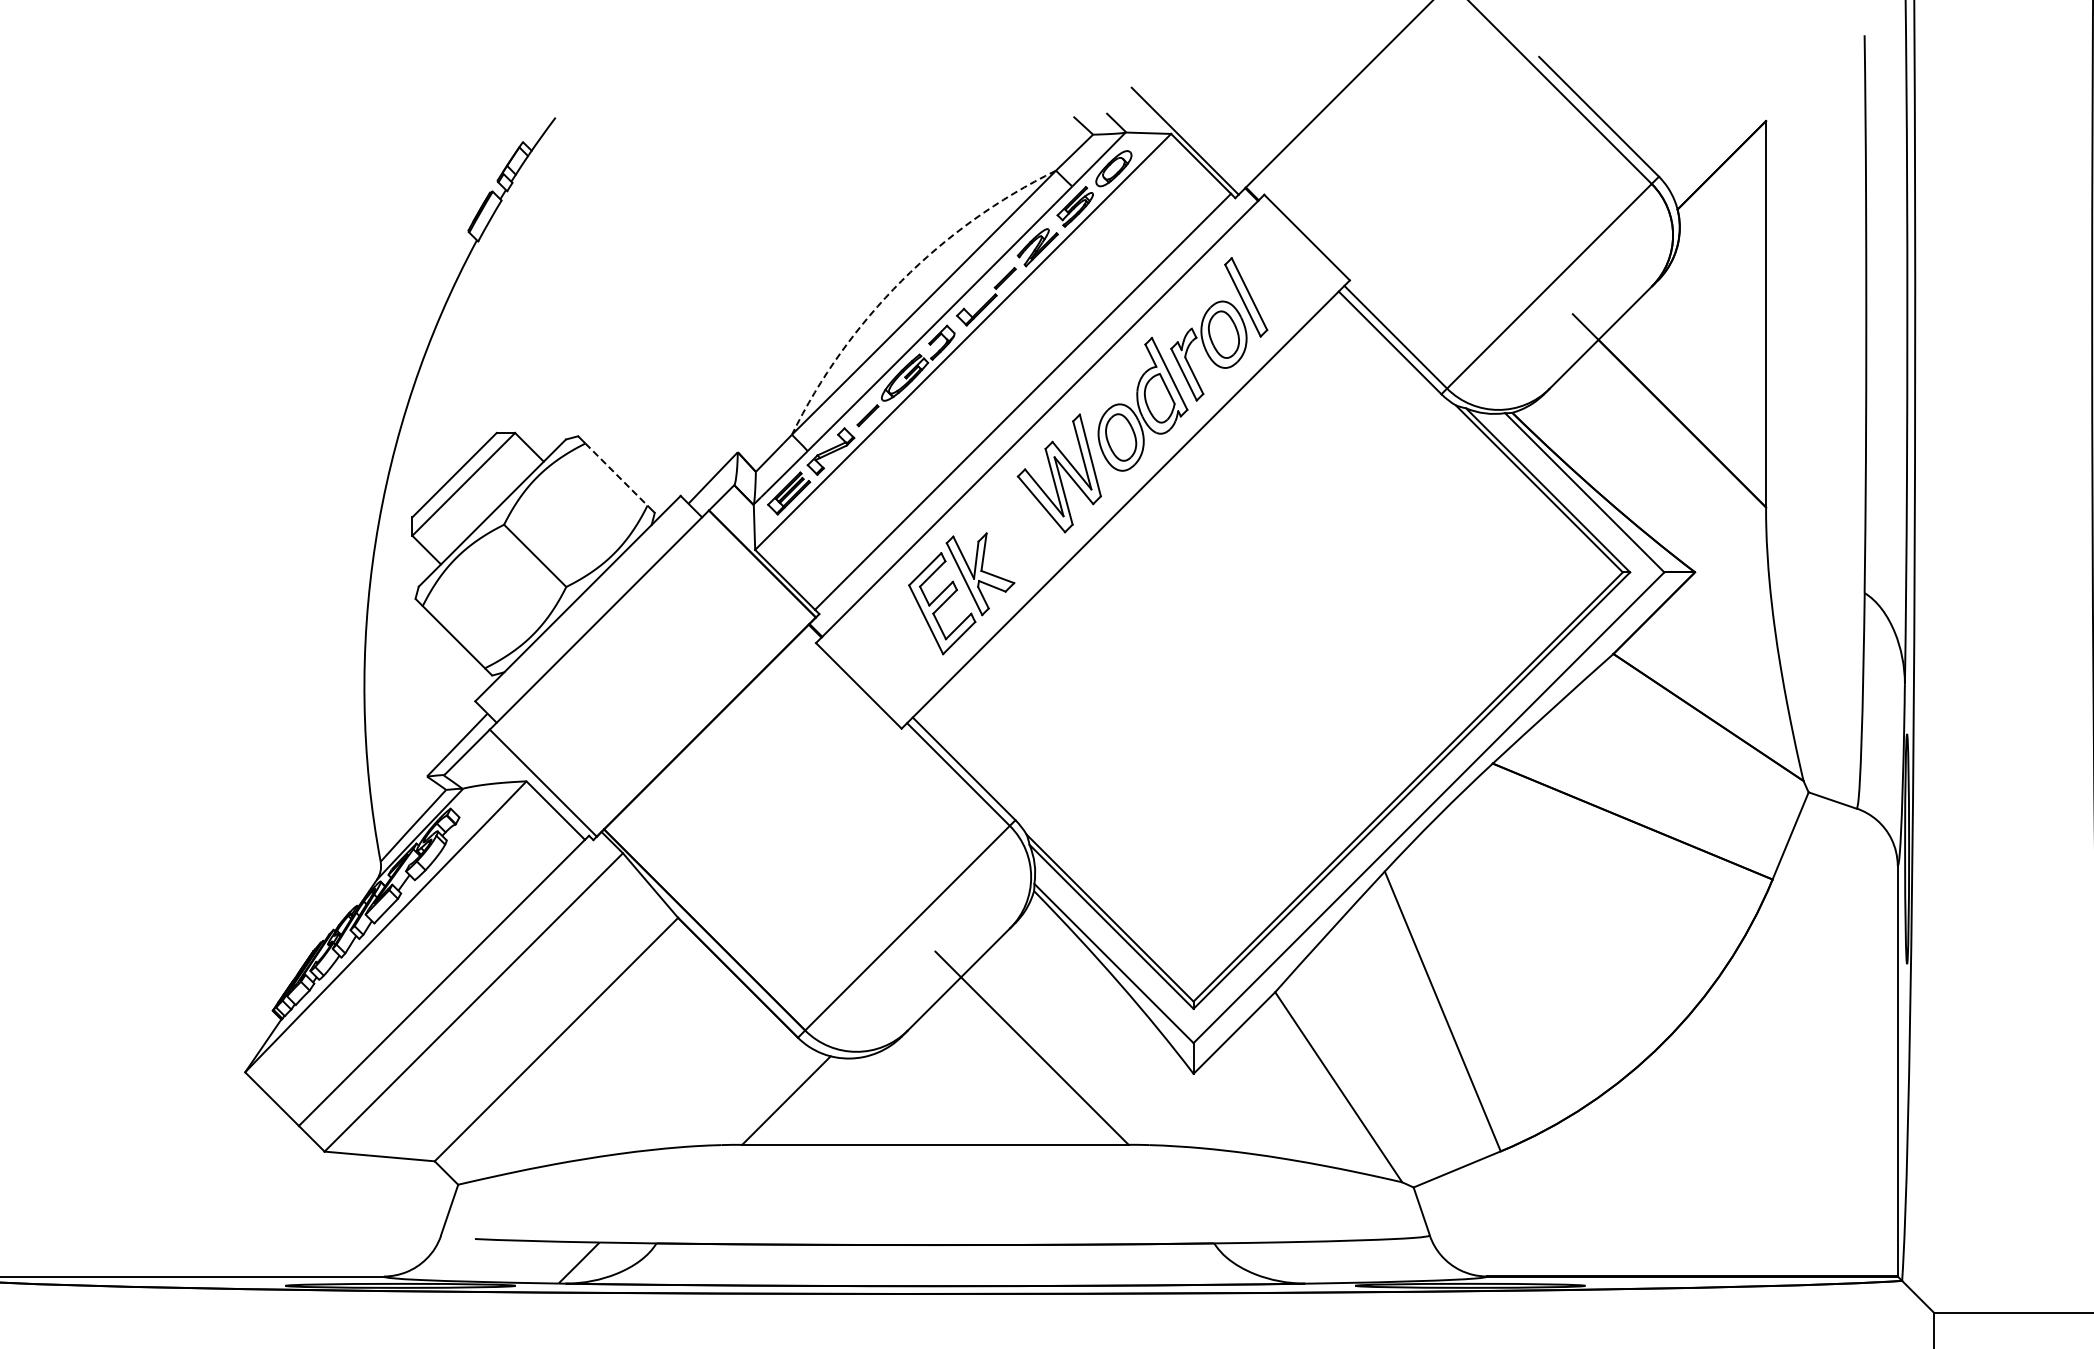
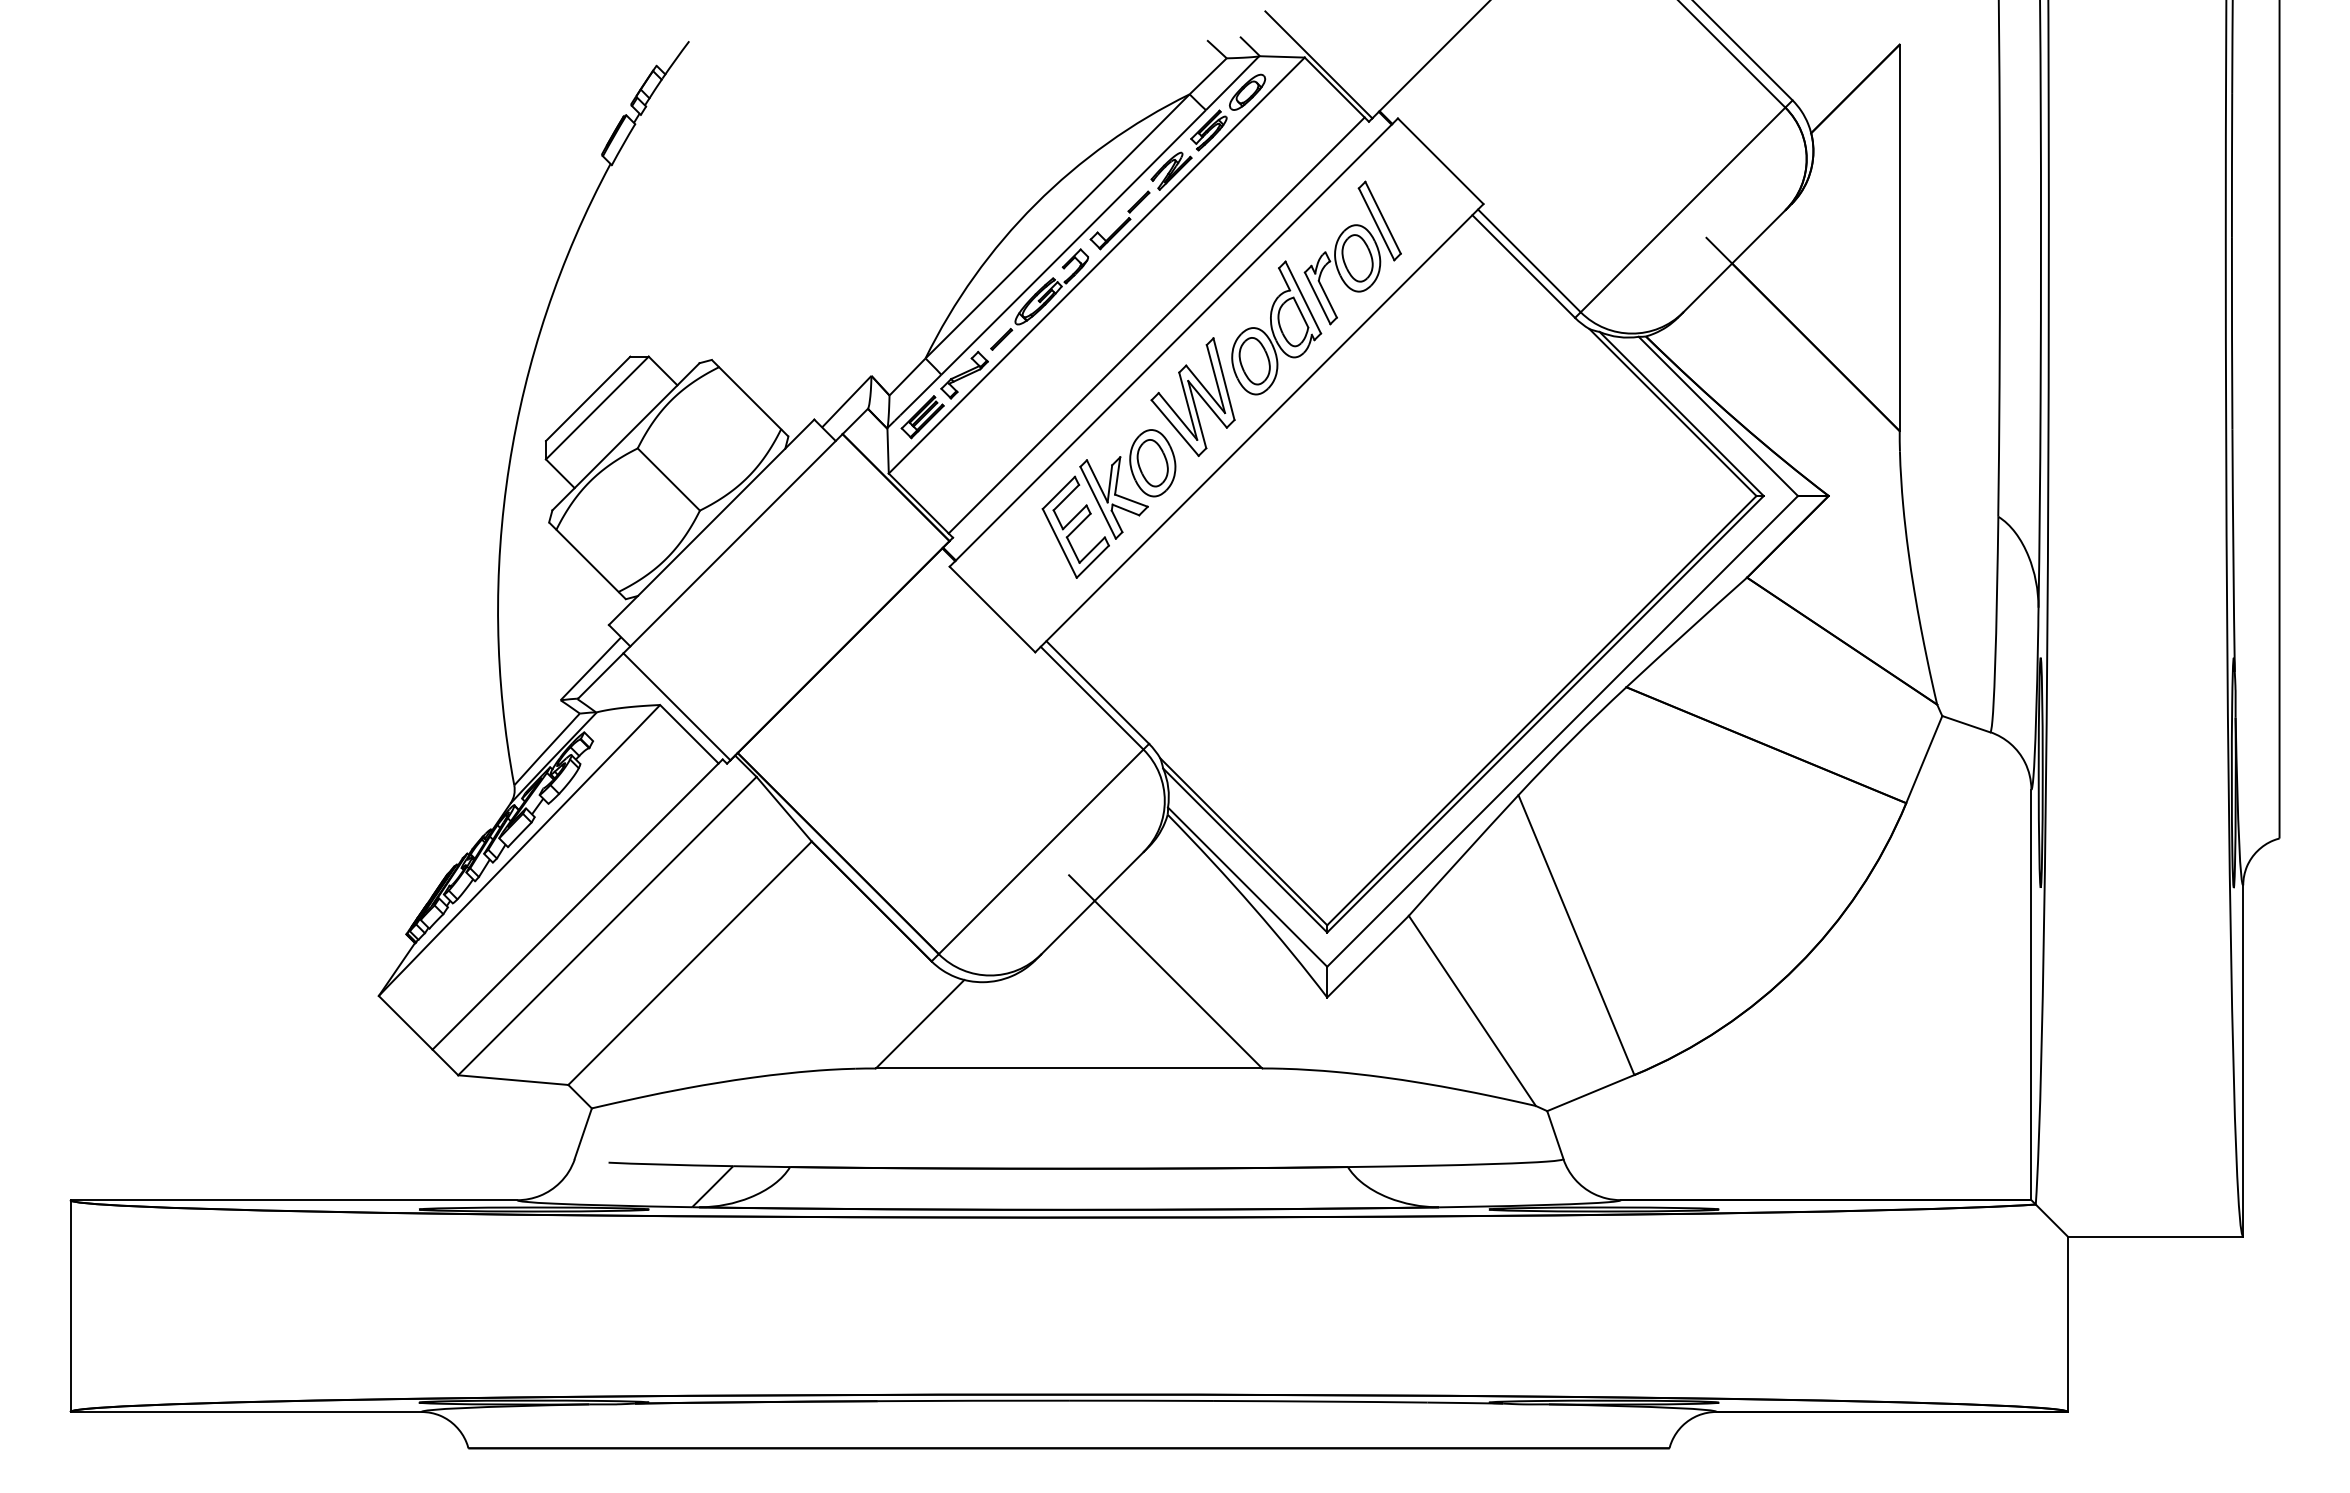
arc: (901, 280) -> (1035, 204), dashed -> solid
line: (616, 474) -> (750, 398), dashed -> solid
part: (1018, 539) -> (1152, 463), added

